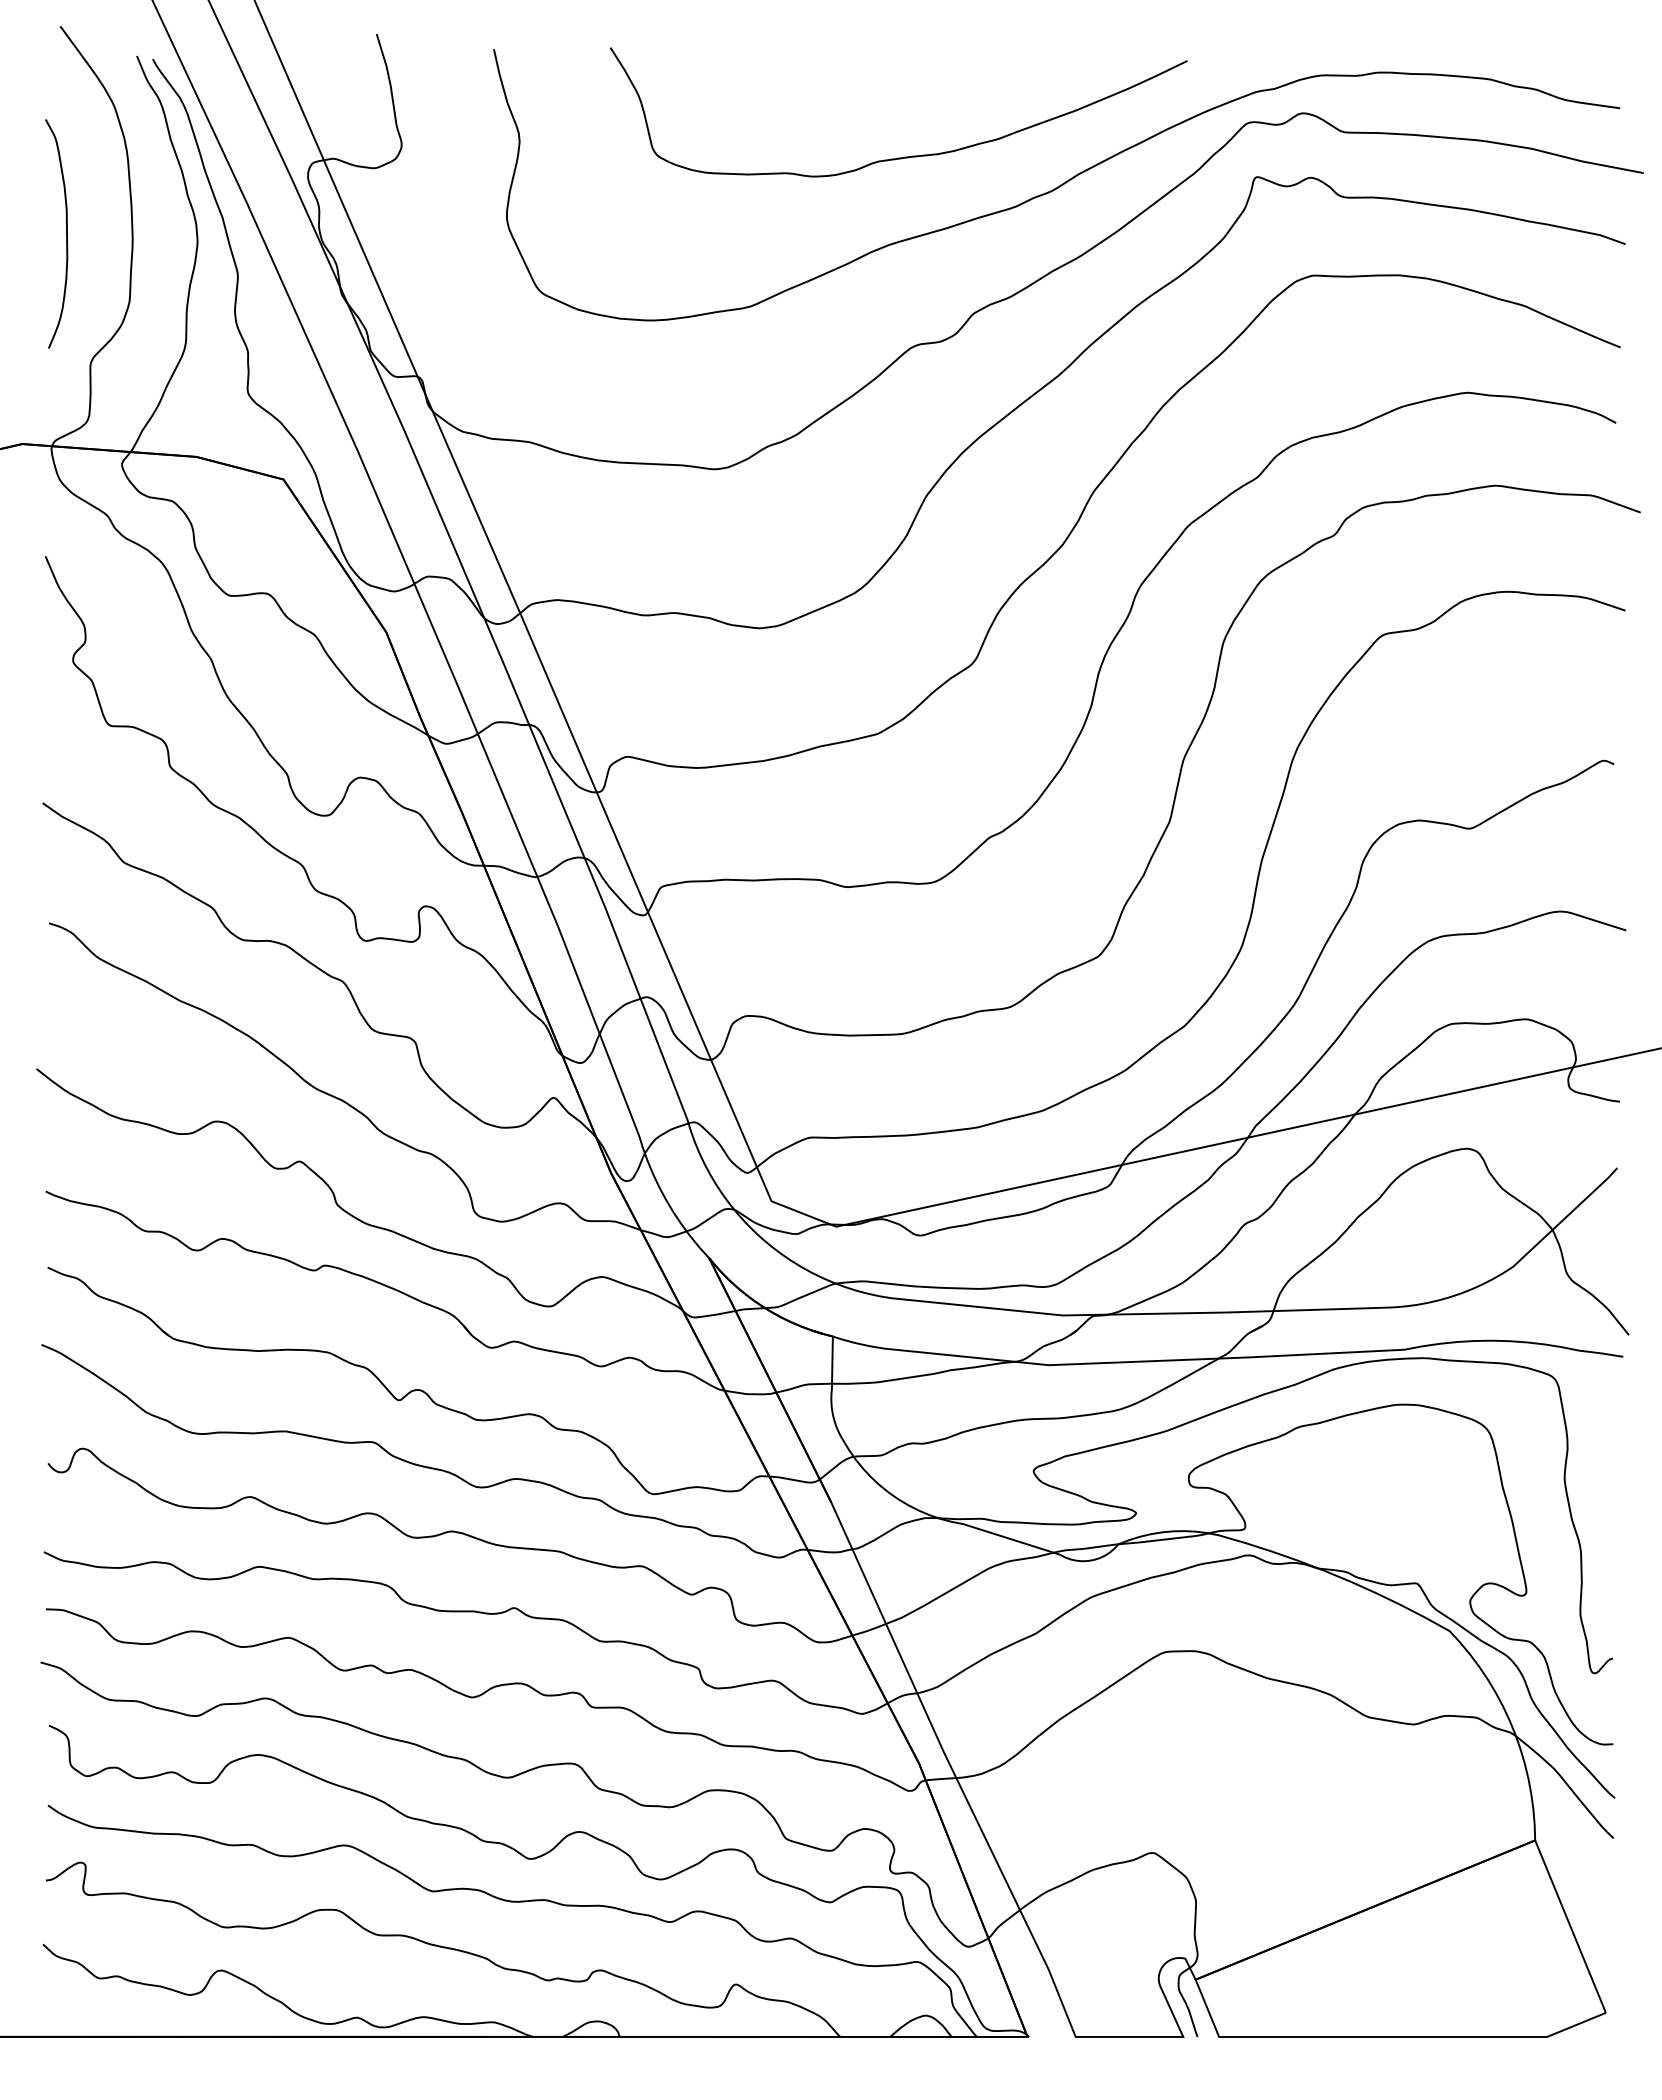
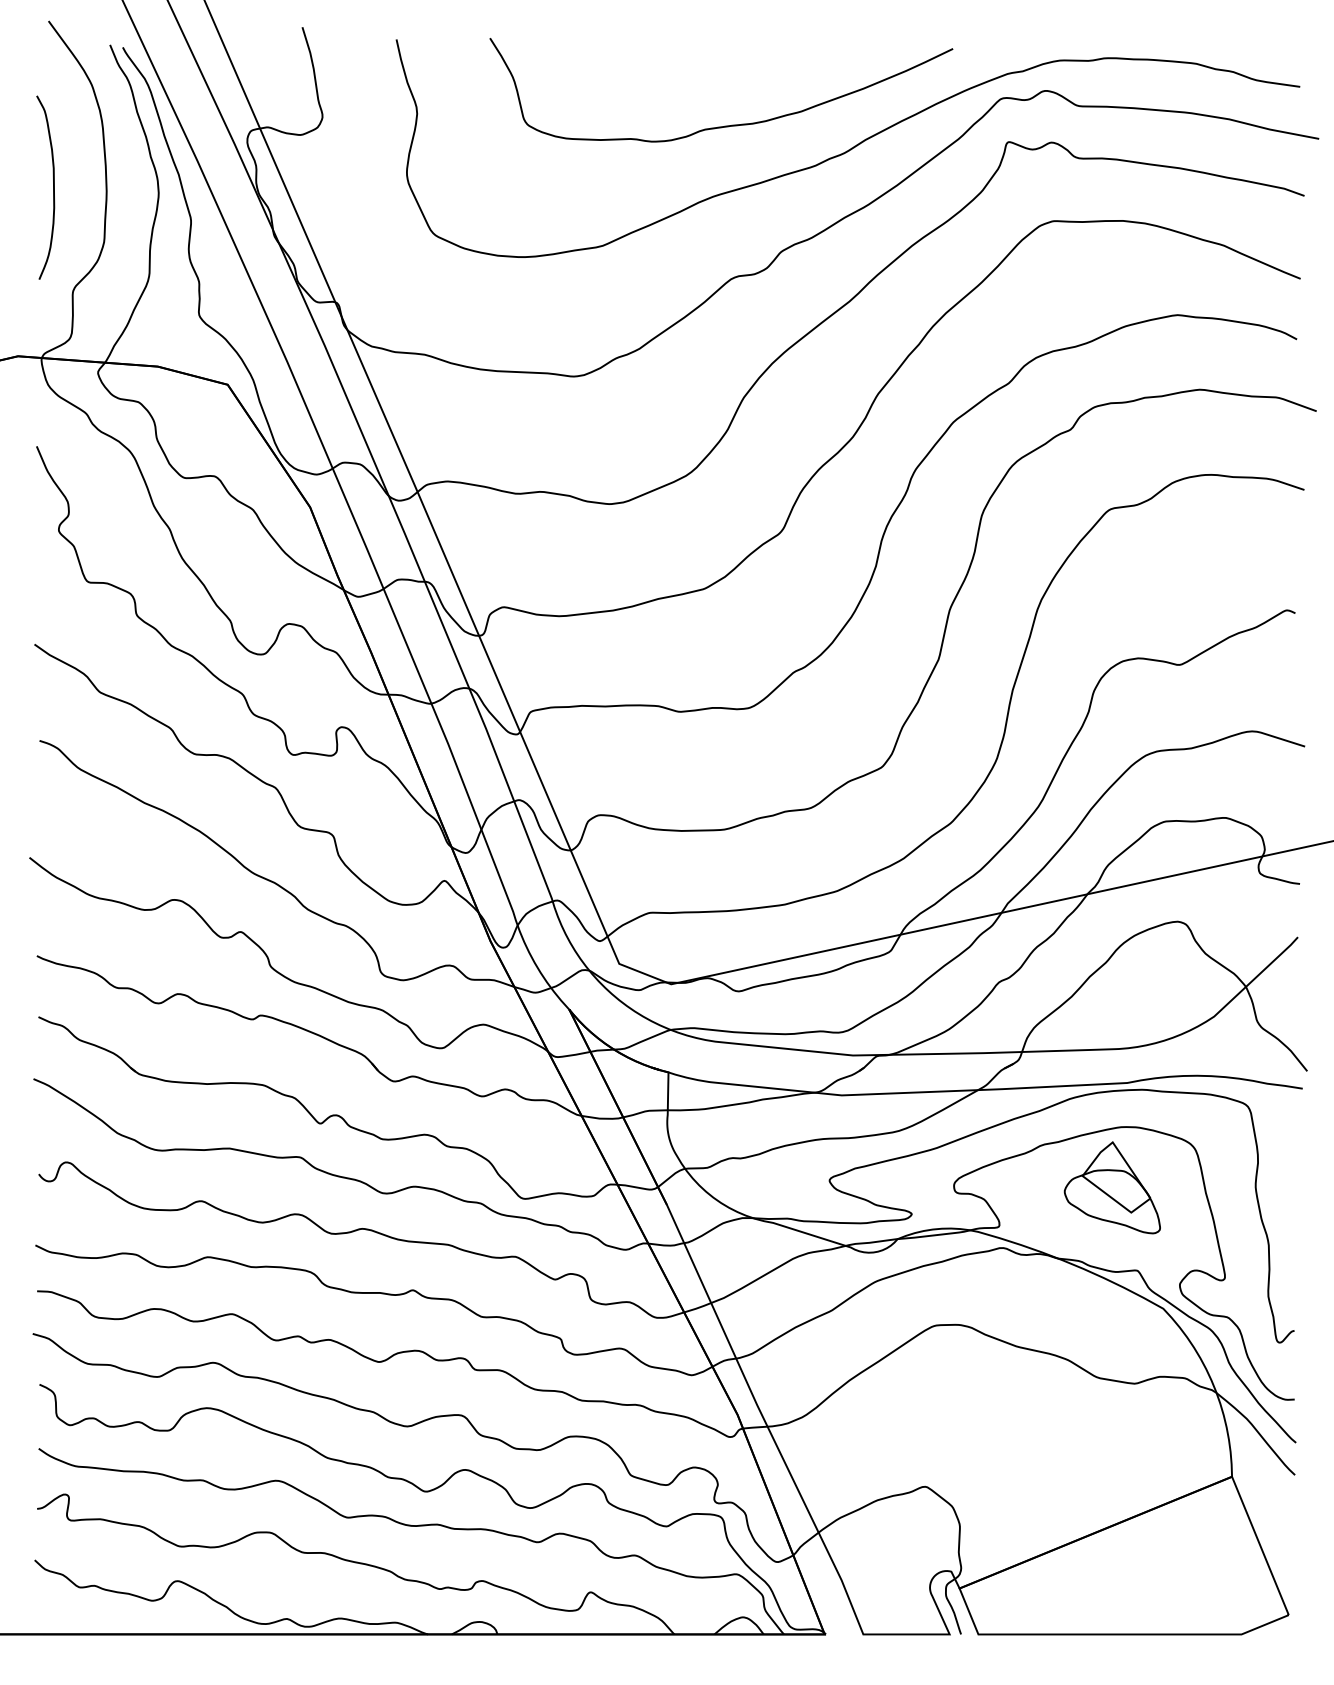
part: (1385, 1480) -> (1111, 1187), added

